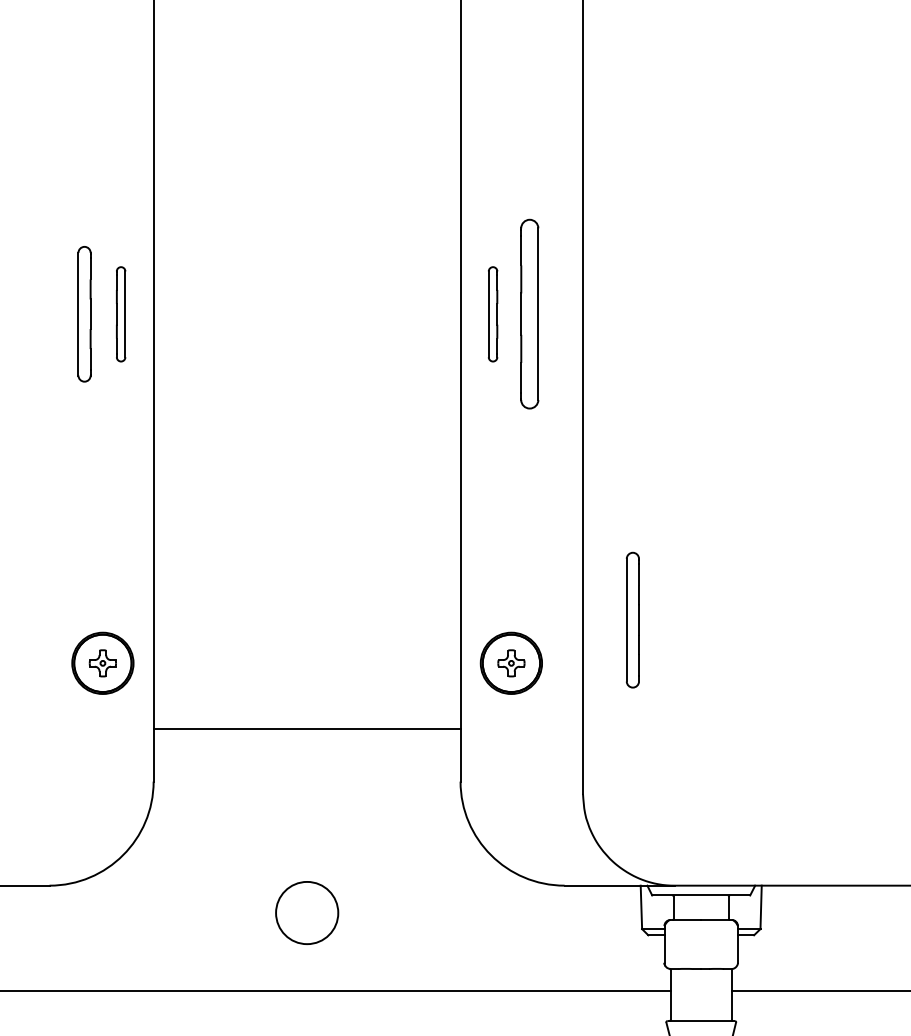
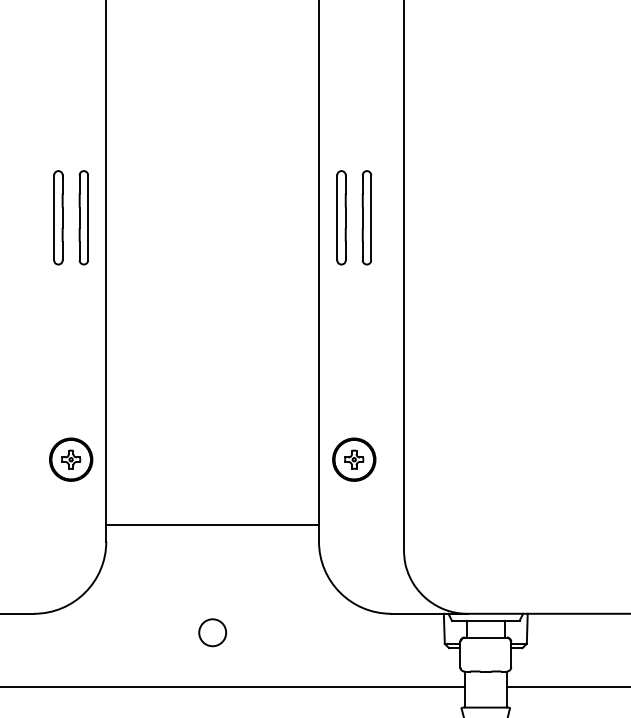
part: (120, 313) -> (83, 217), size x1.43
part: (493, 313) -> (341, 217), size x1.43
part: (529, 313) -> (366, 217), size x0.71
part: (632, 619) -> (438, 429), removed
line: (306, 727) -> (212, 524), moved
circle: (306, 912) -> (212, 632), size x0.62

